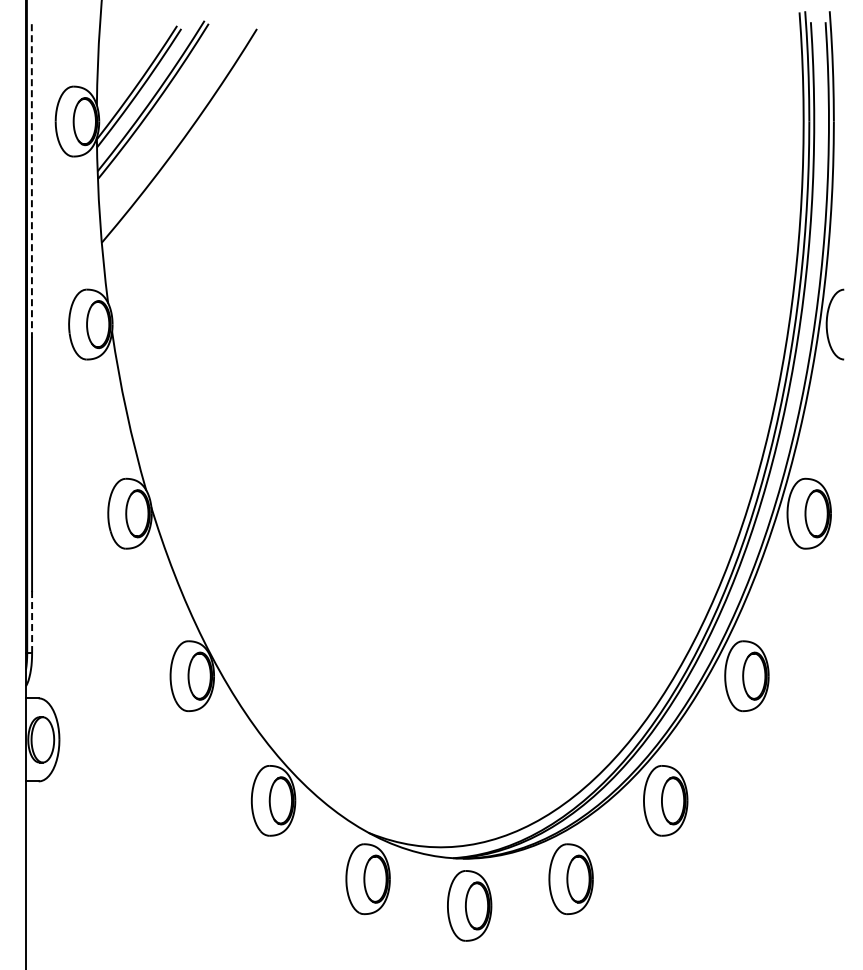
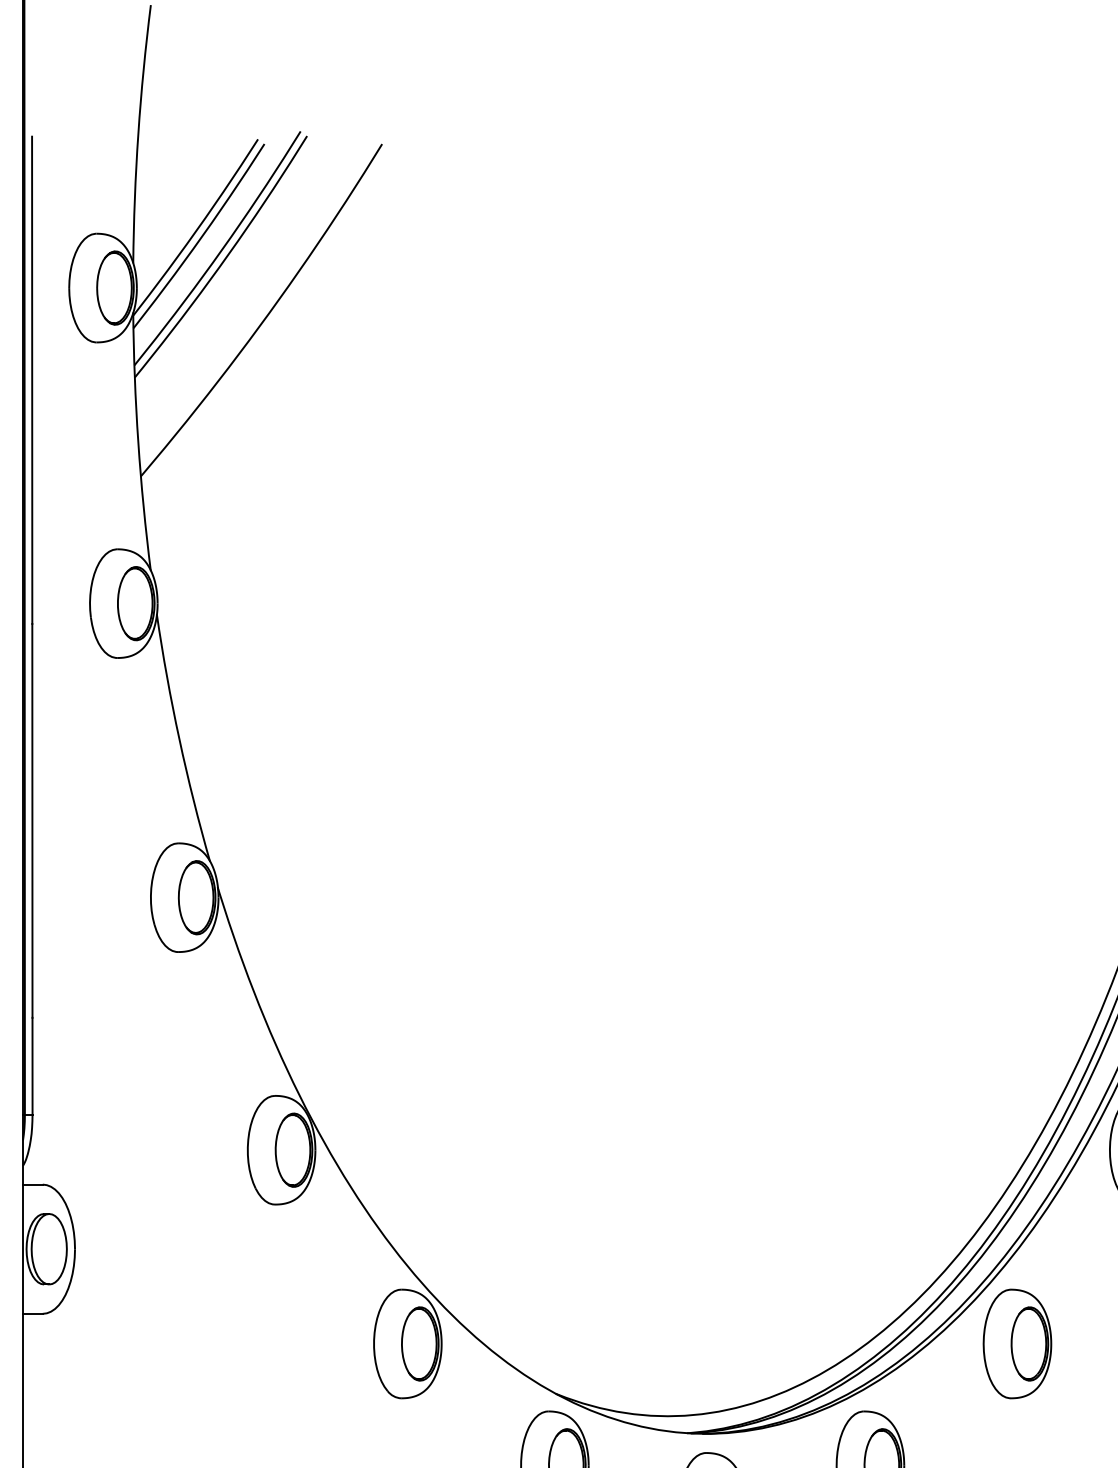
line: (31, 180) -> (31, 379), dashed -> solid
line: (32, 622) -> (33, 1066), dashed -> solid

